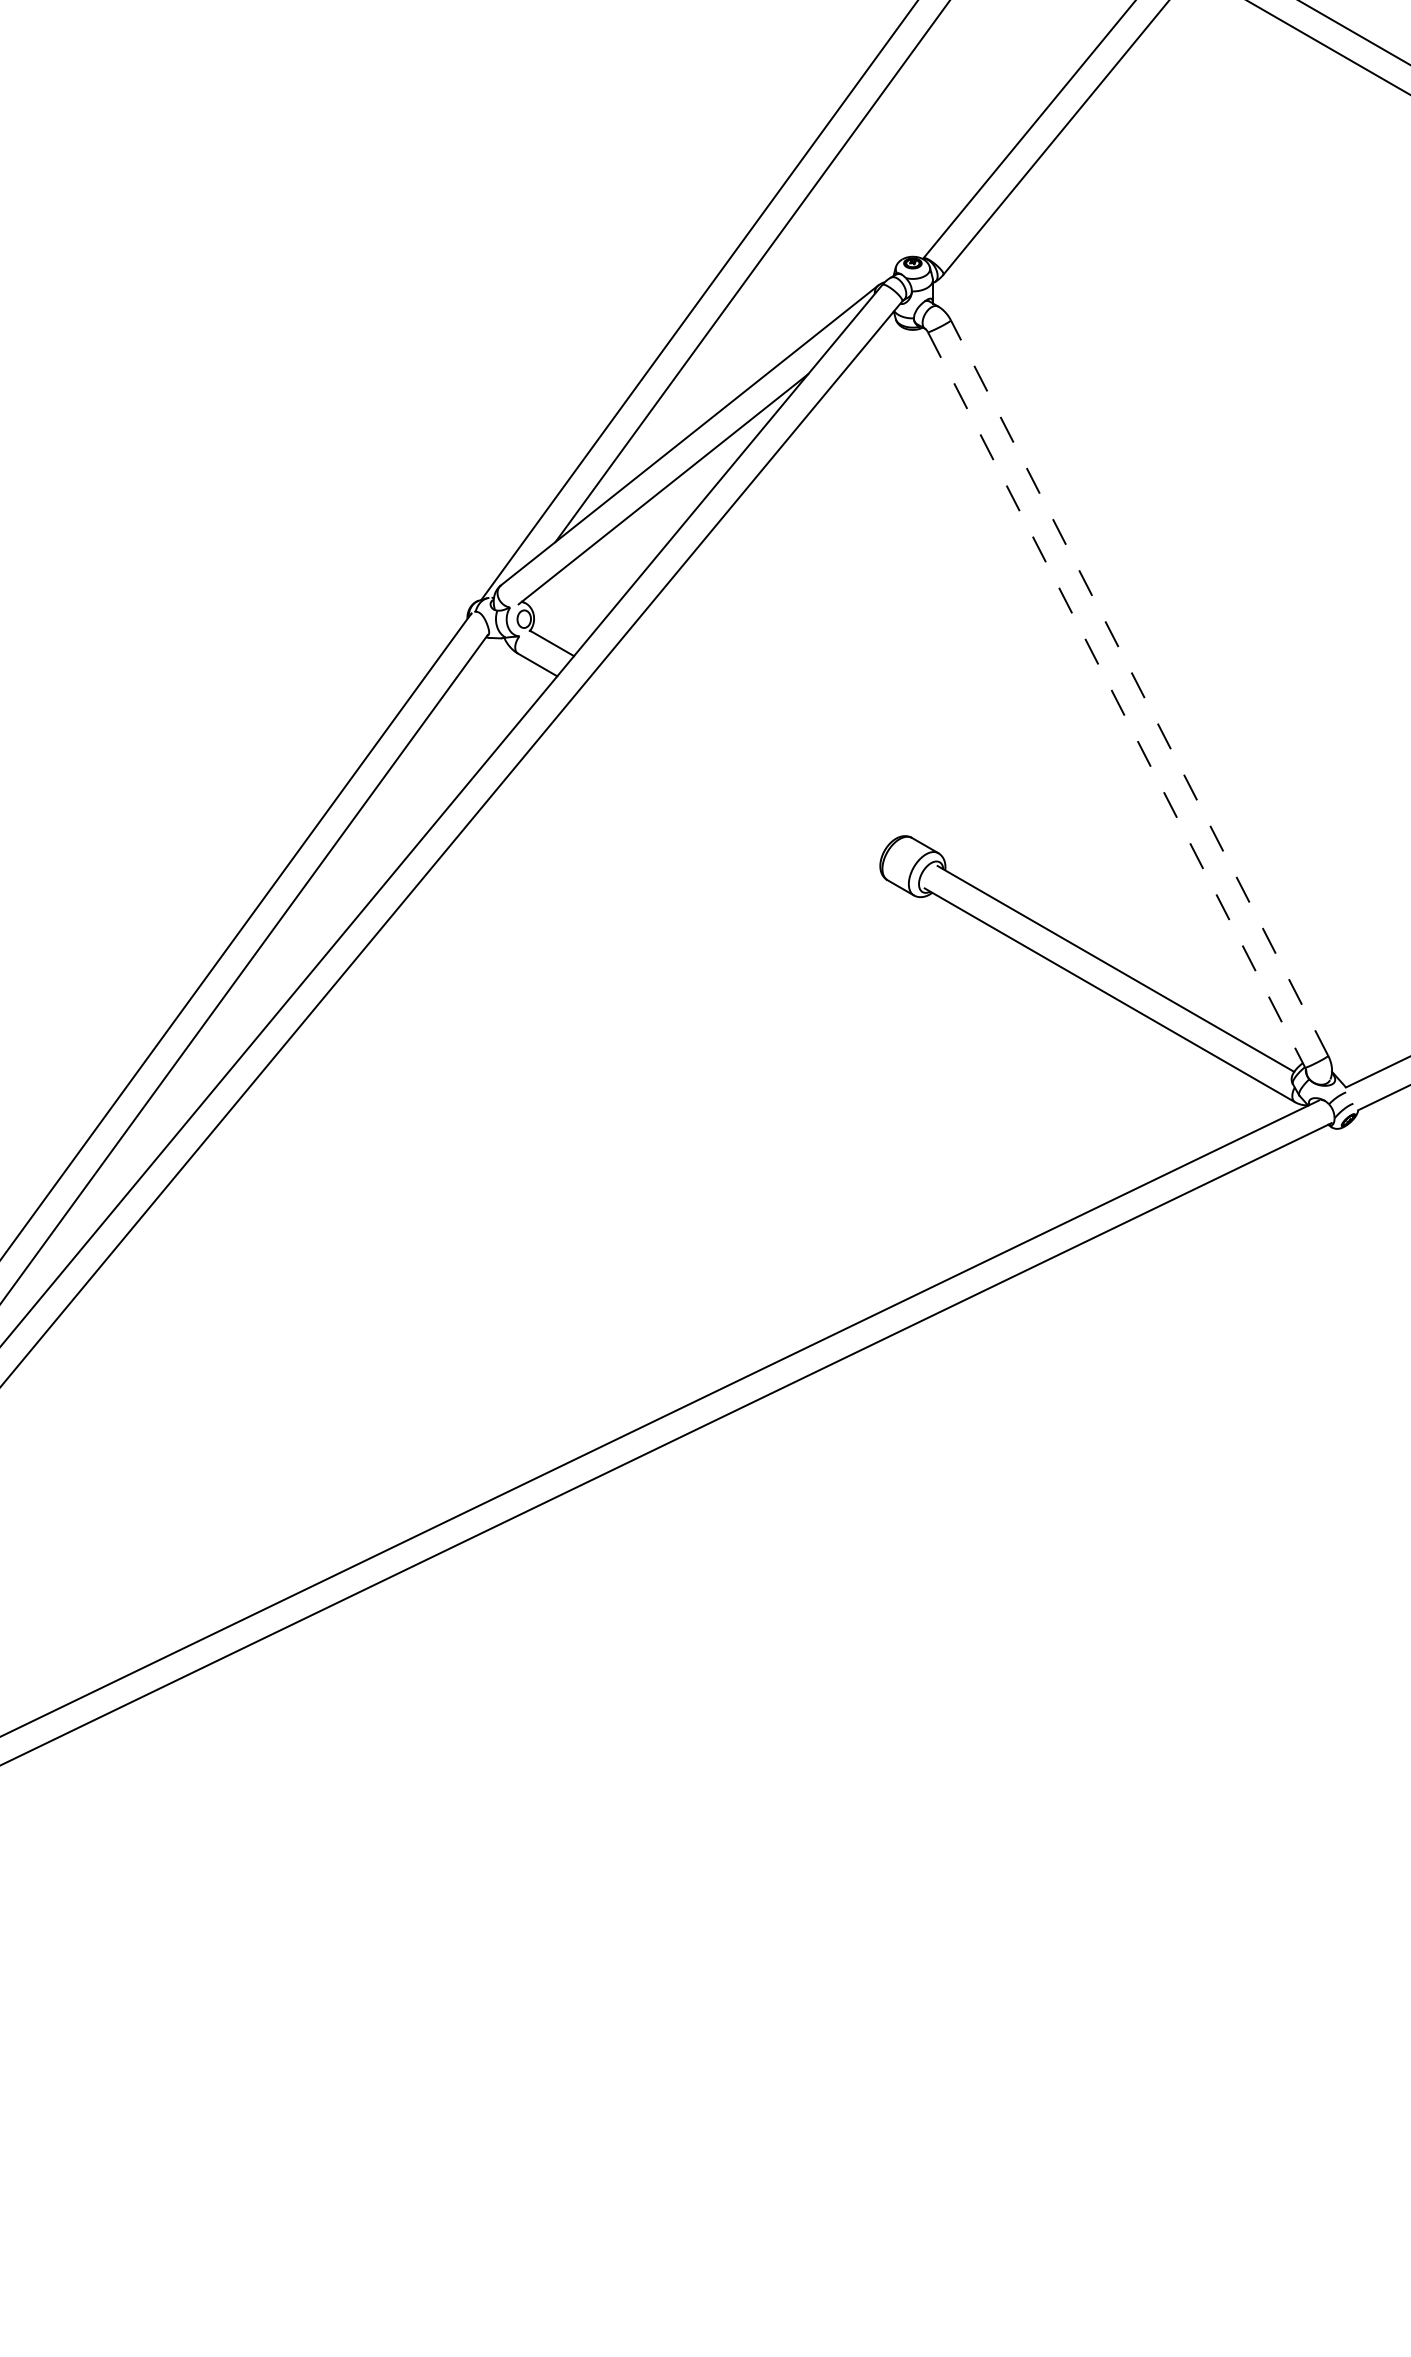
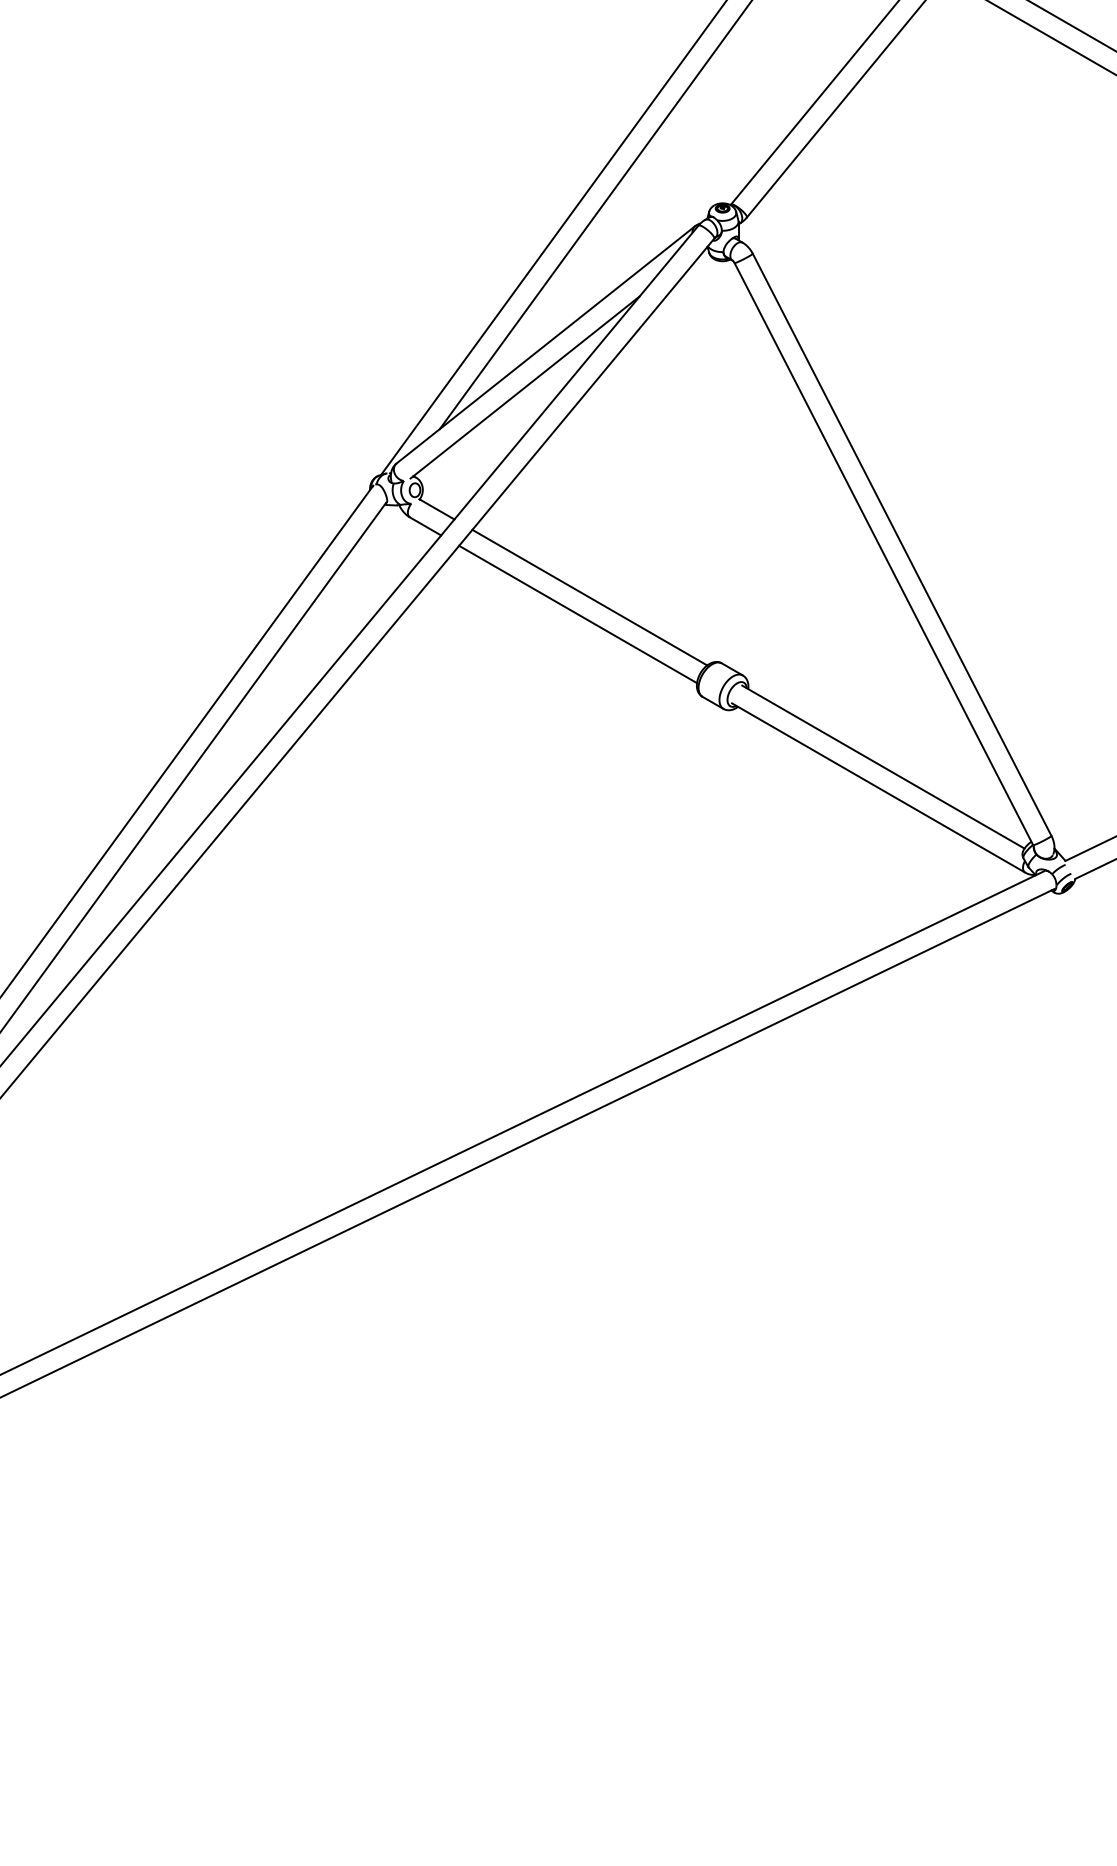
line: (1139, 687) -> (902, 544), dashed -> solid
line: (1116, 700) -> (883, 554), dashed -> solid
line: (744, 754) -> (589, 597), added
line: (730, 775) -> (578, 613), added

